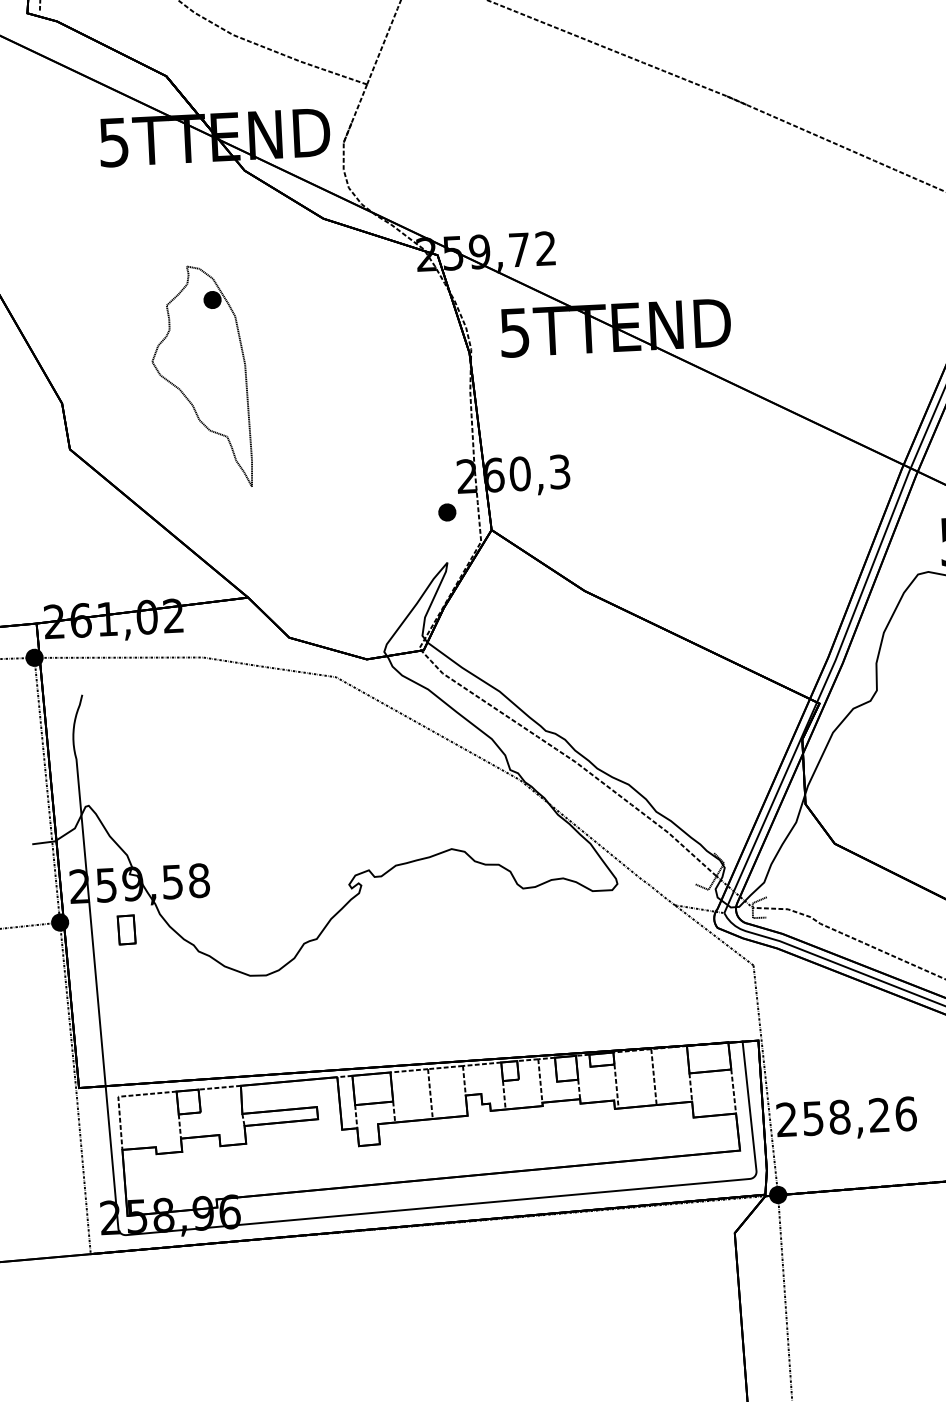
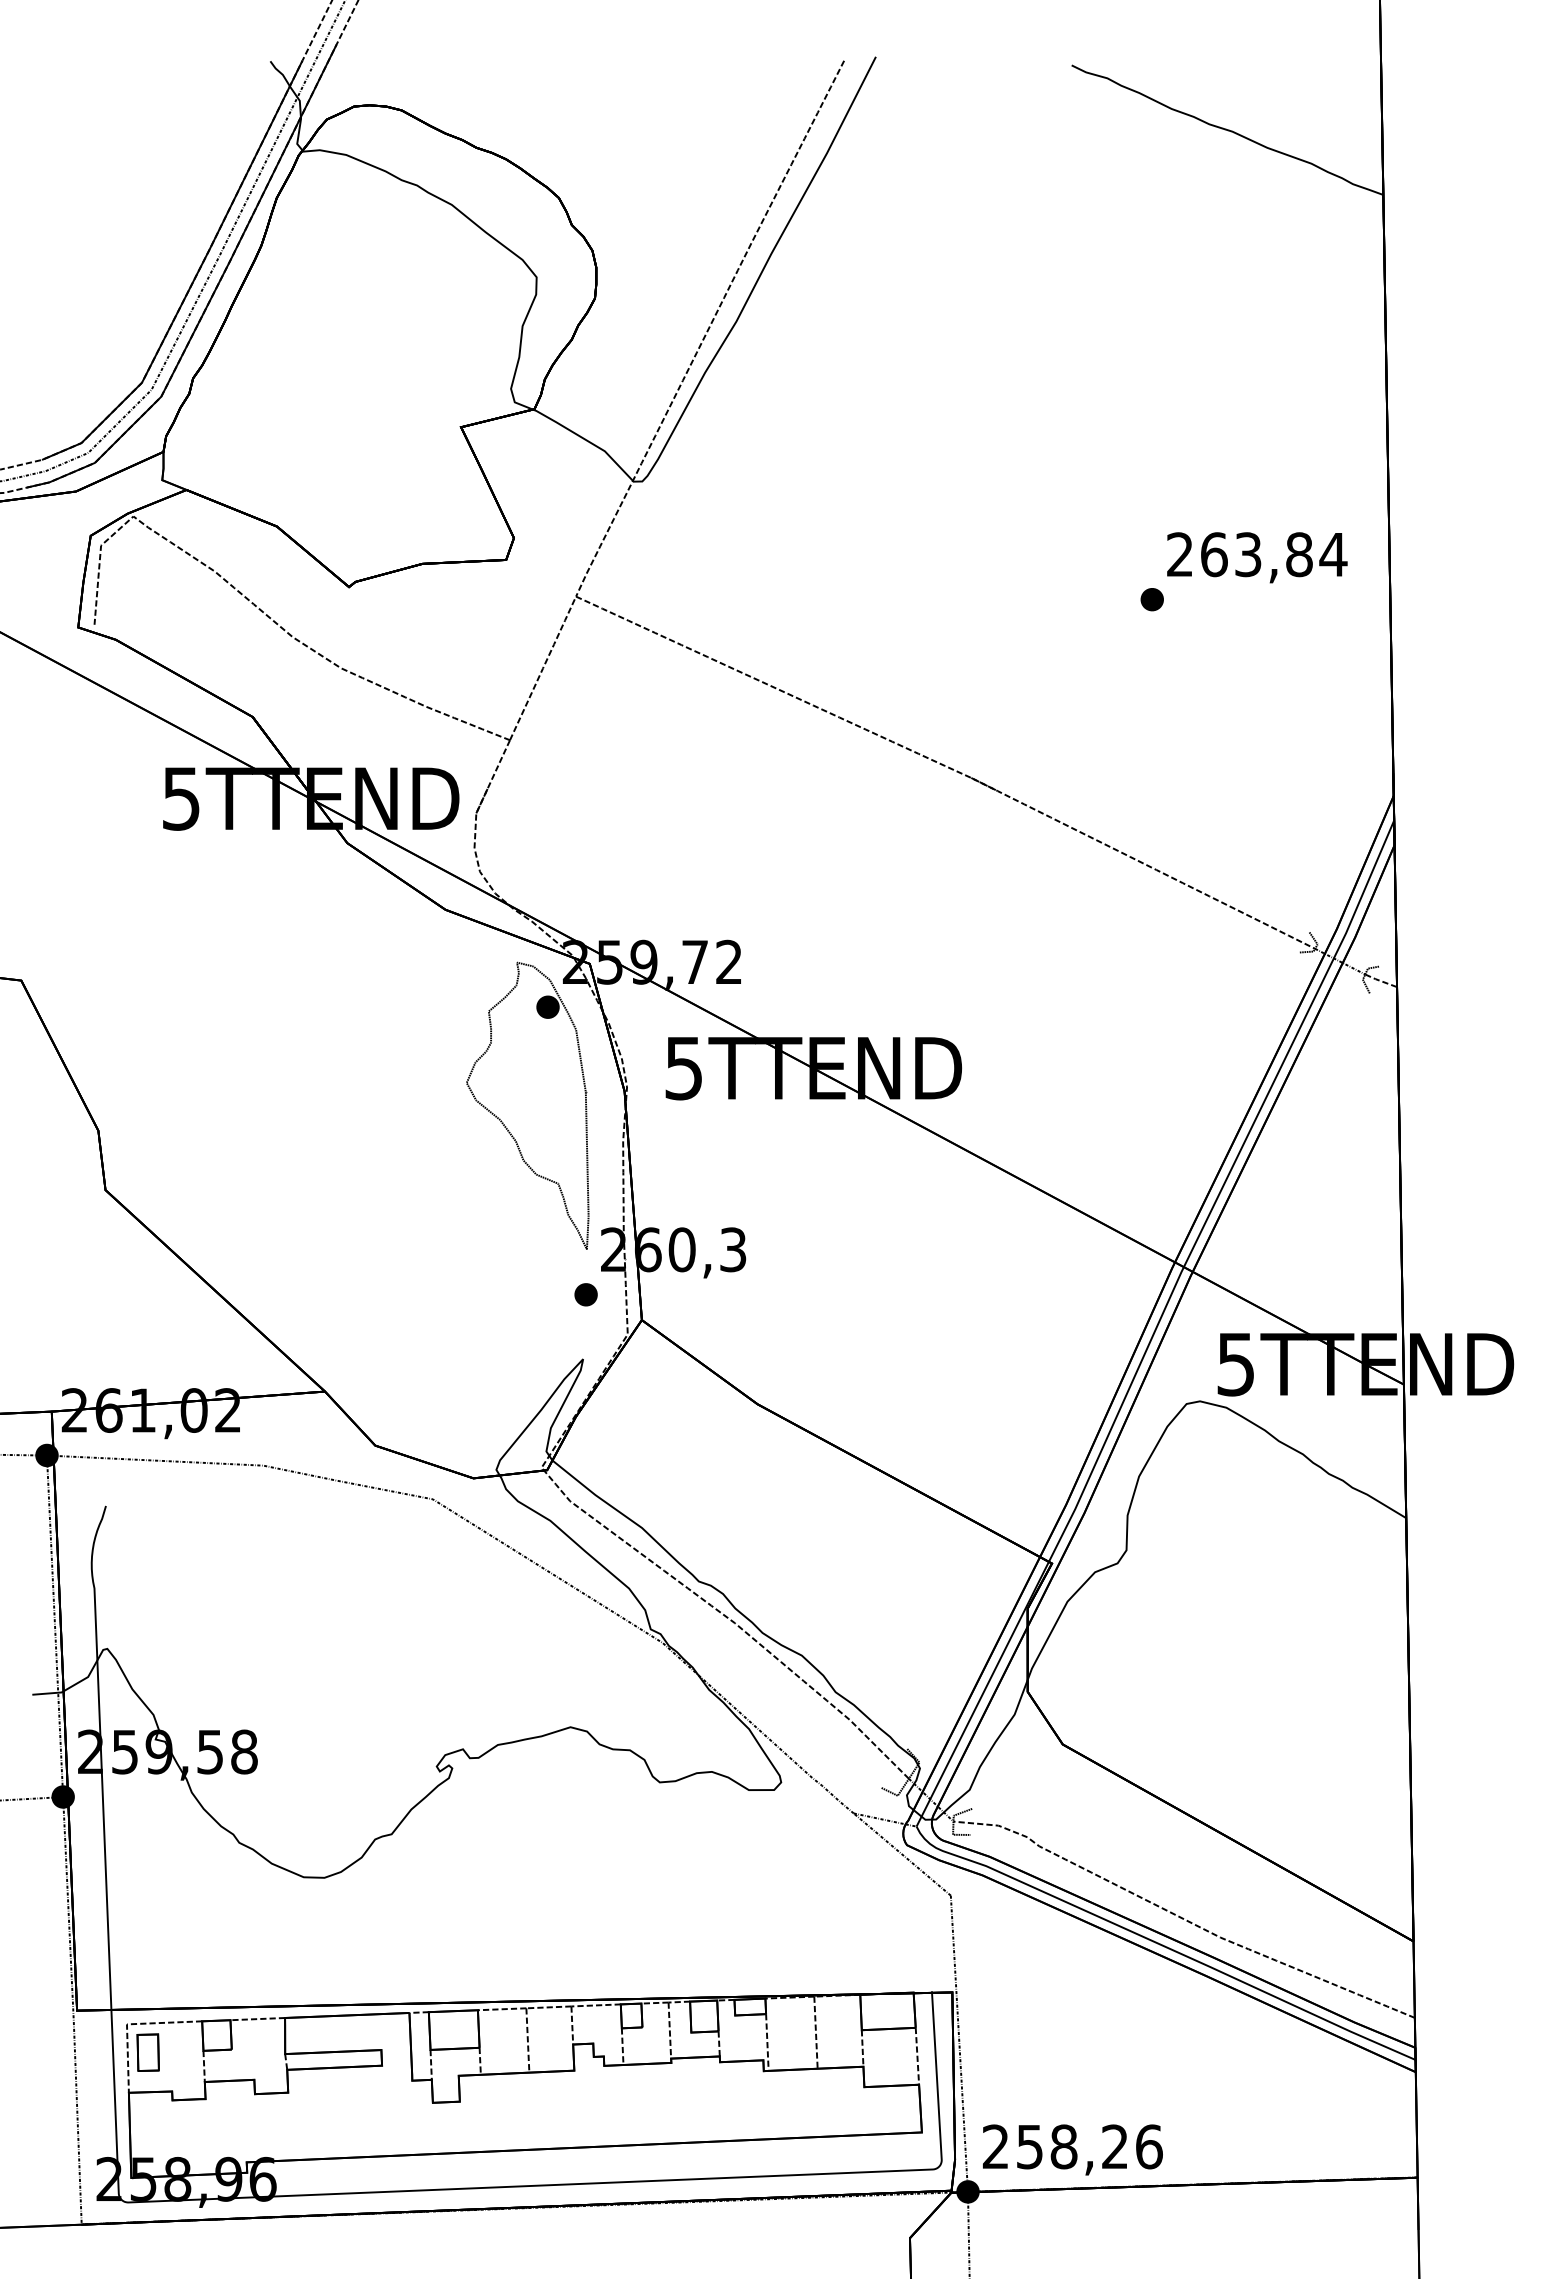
part: (200, 377) -> (527, 1105), moved
part: (126, 929) -> (147, 2052), moved
text: (846, 1118) -> (1072, 2149), moved

